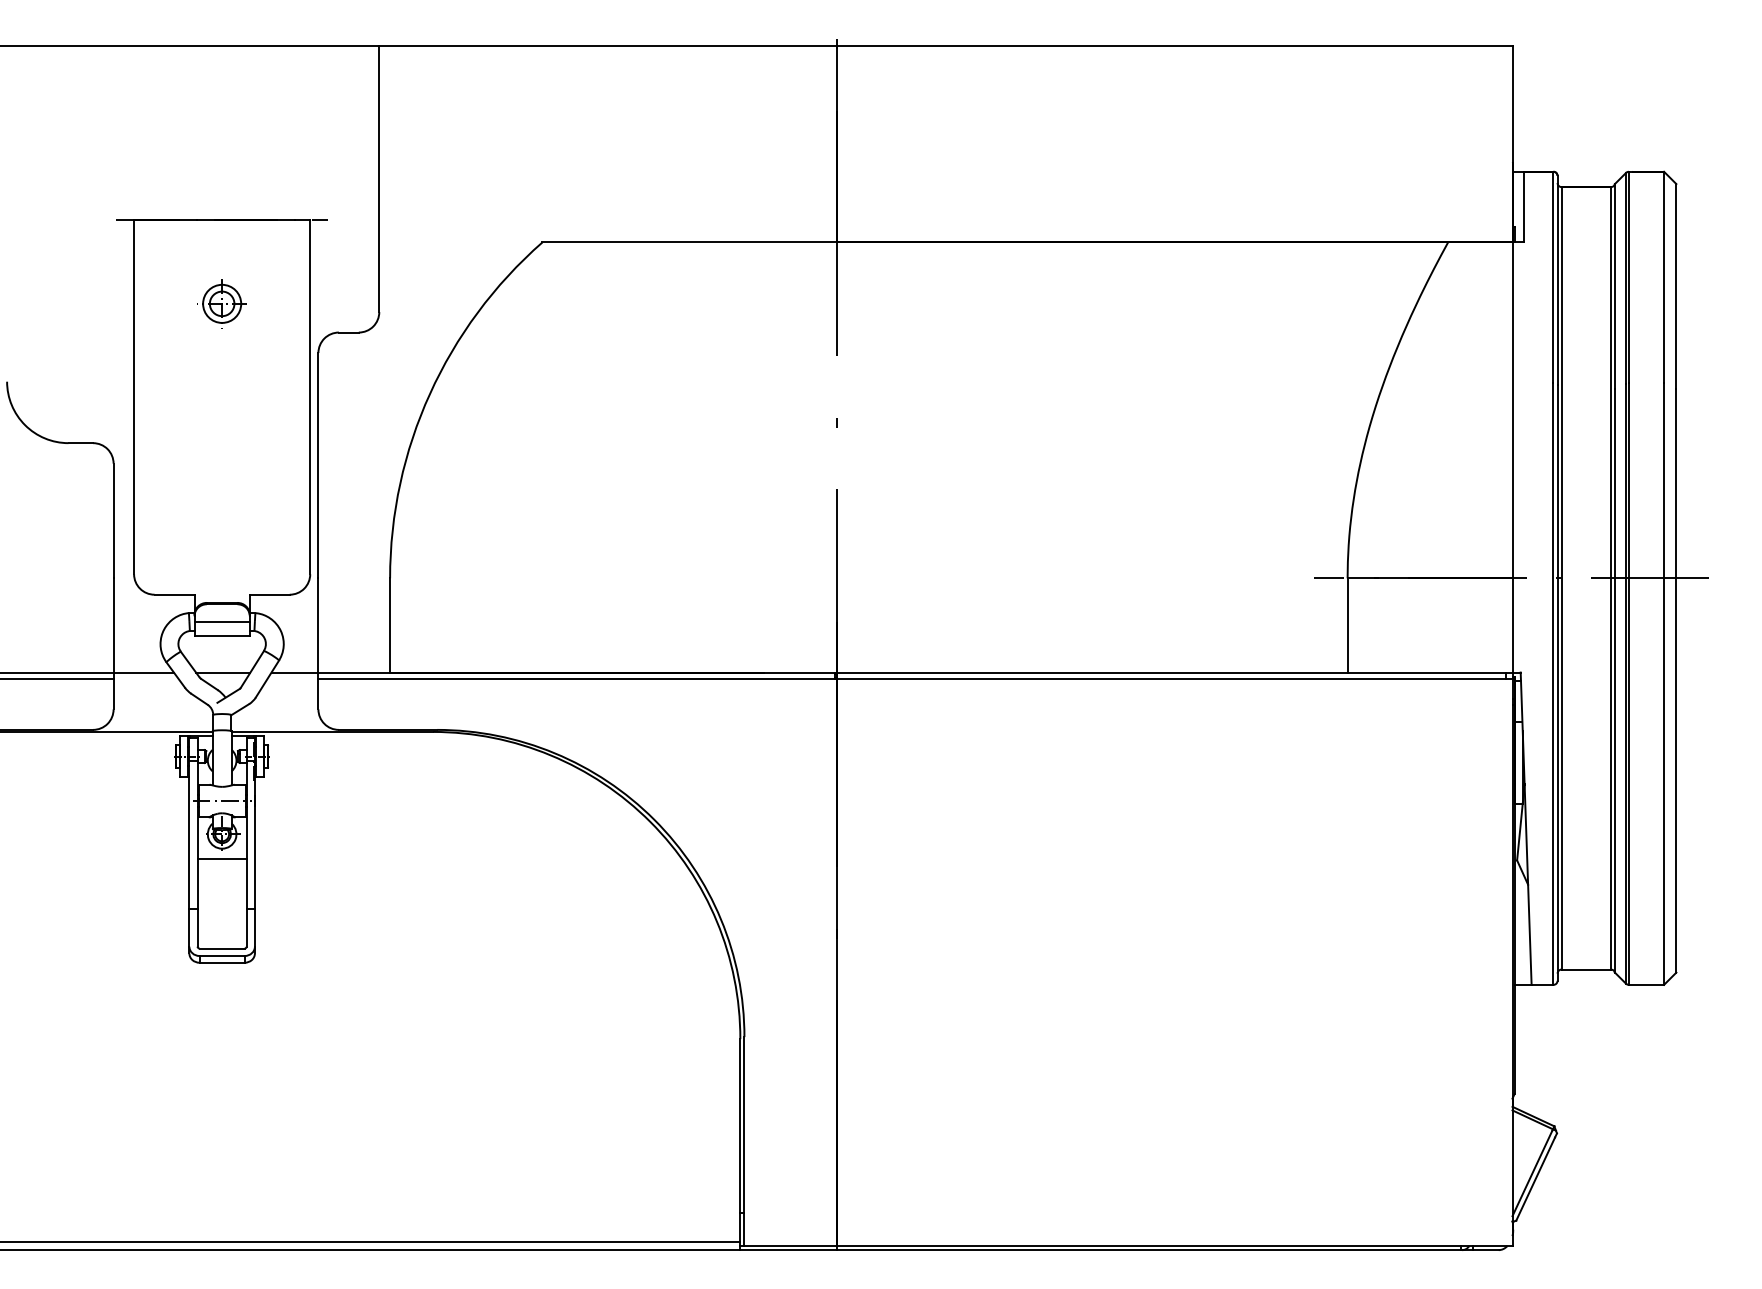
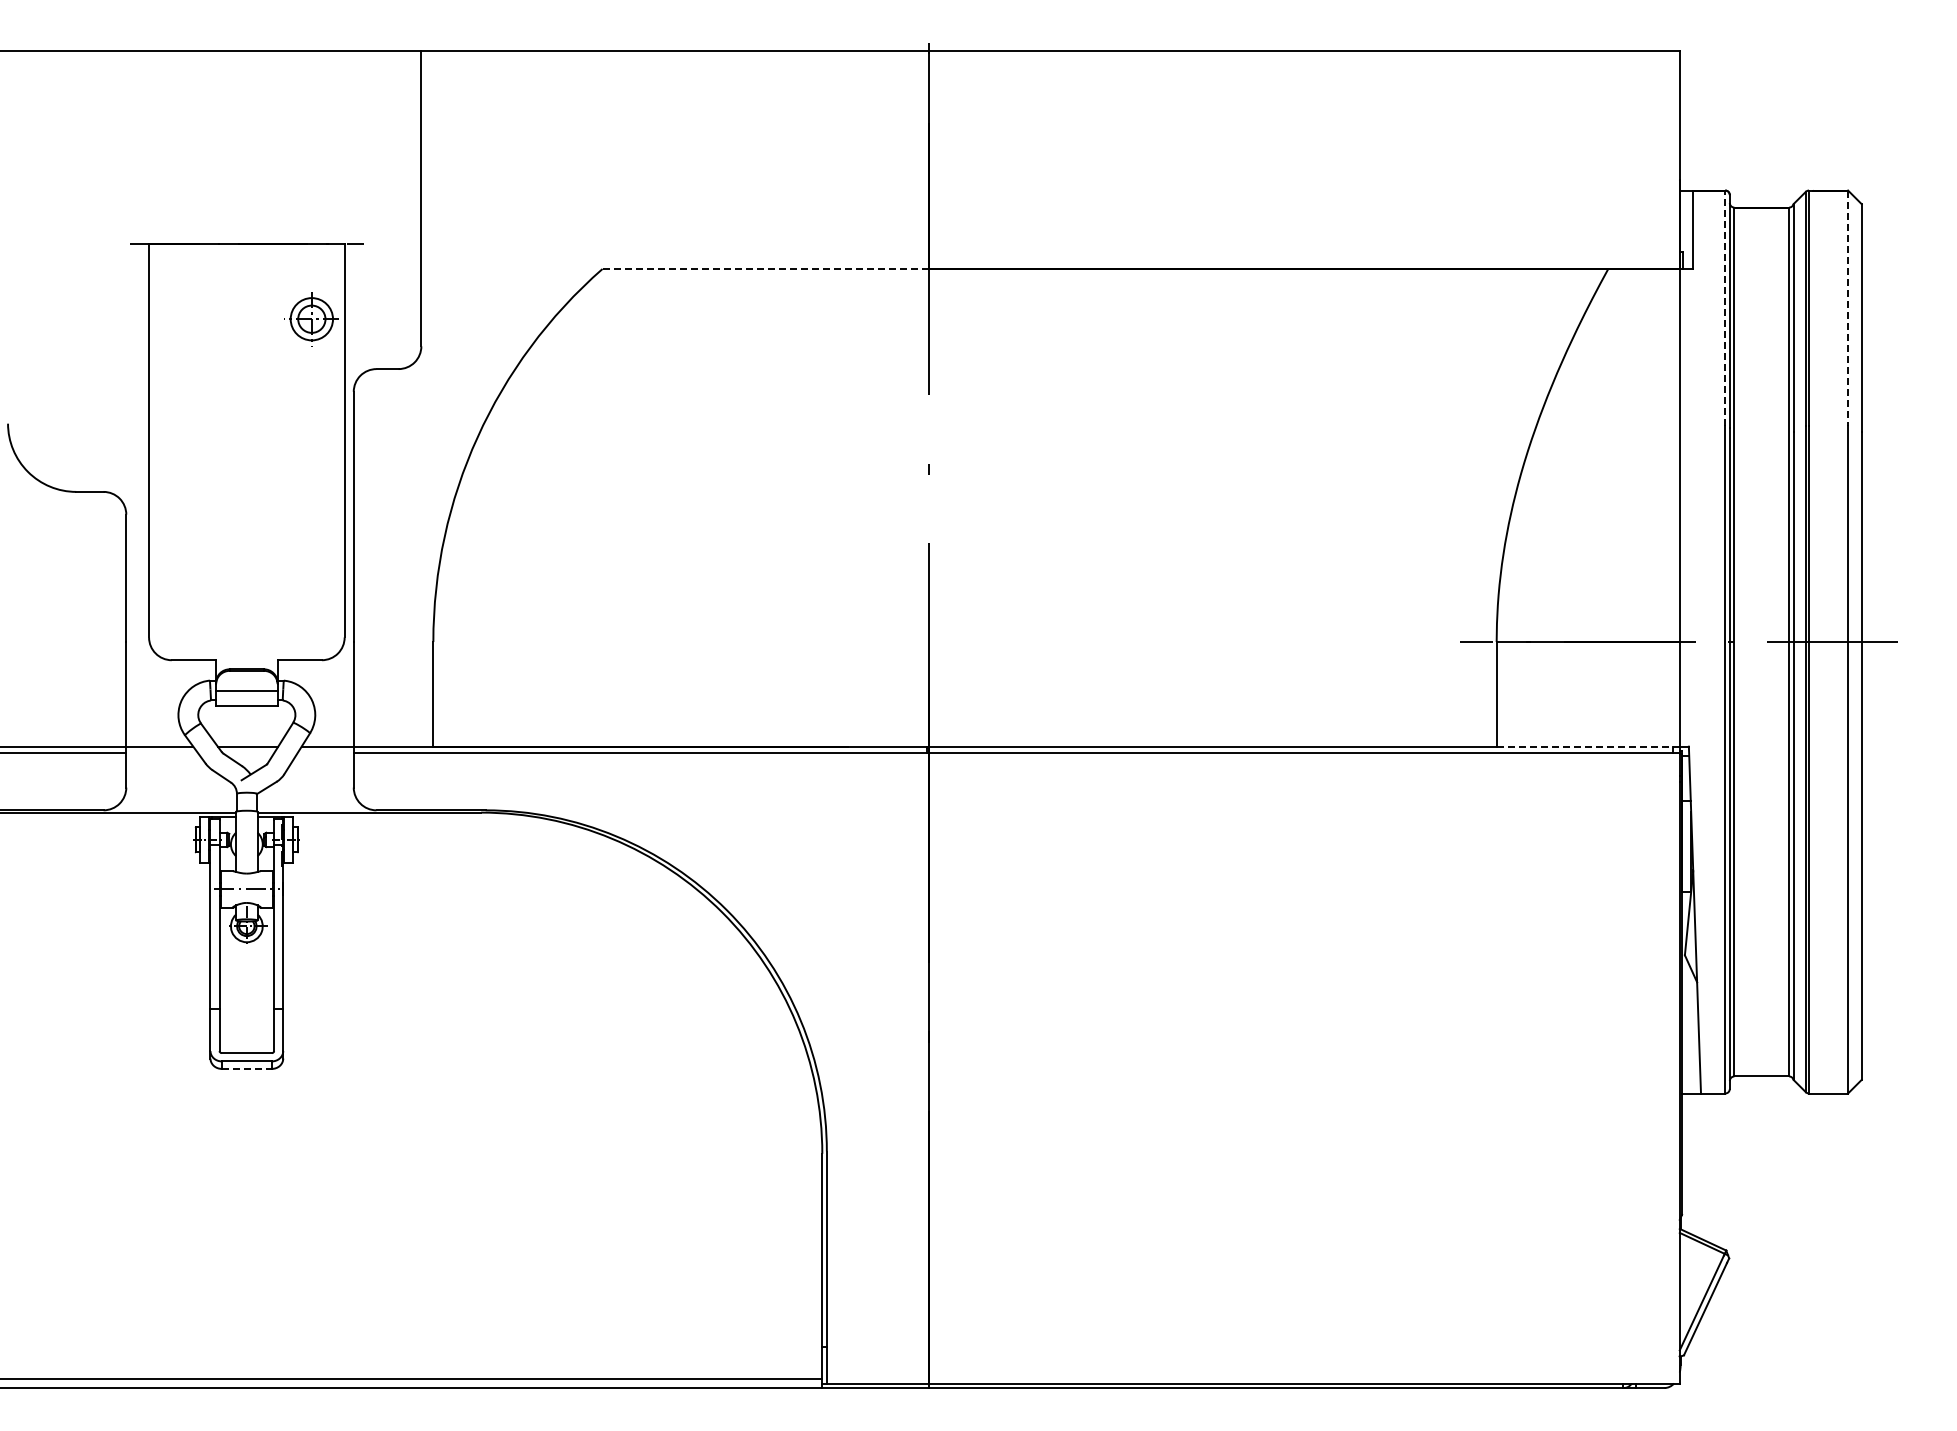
line: (689, 242) -> (765, 269), solid -> dashed
line: (1553, 277) -> (1725, 308), solid -> dashed
line: (1664, 277) -> (1848, 308), solid -> dashed
part: (221, 304) -> (311, 319), moved
line: (1430, 672) -> (1588, 746), solid -> dashed
line: (221, 858) -> (246, 953), removed
line: (222, 962) -> (247, 1068), solid -> dashed

